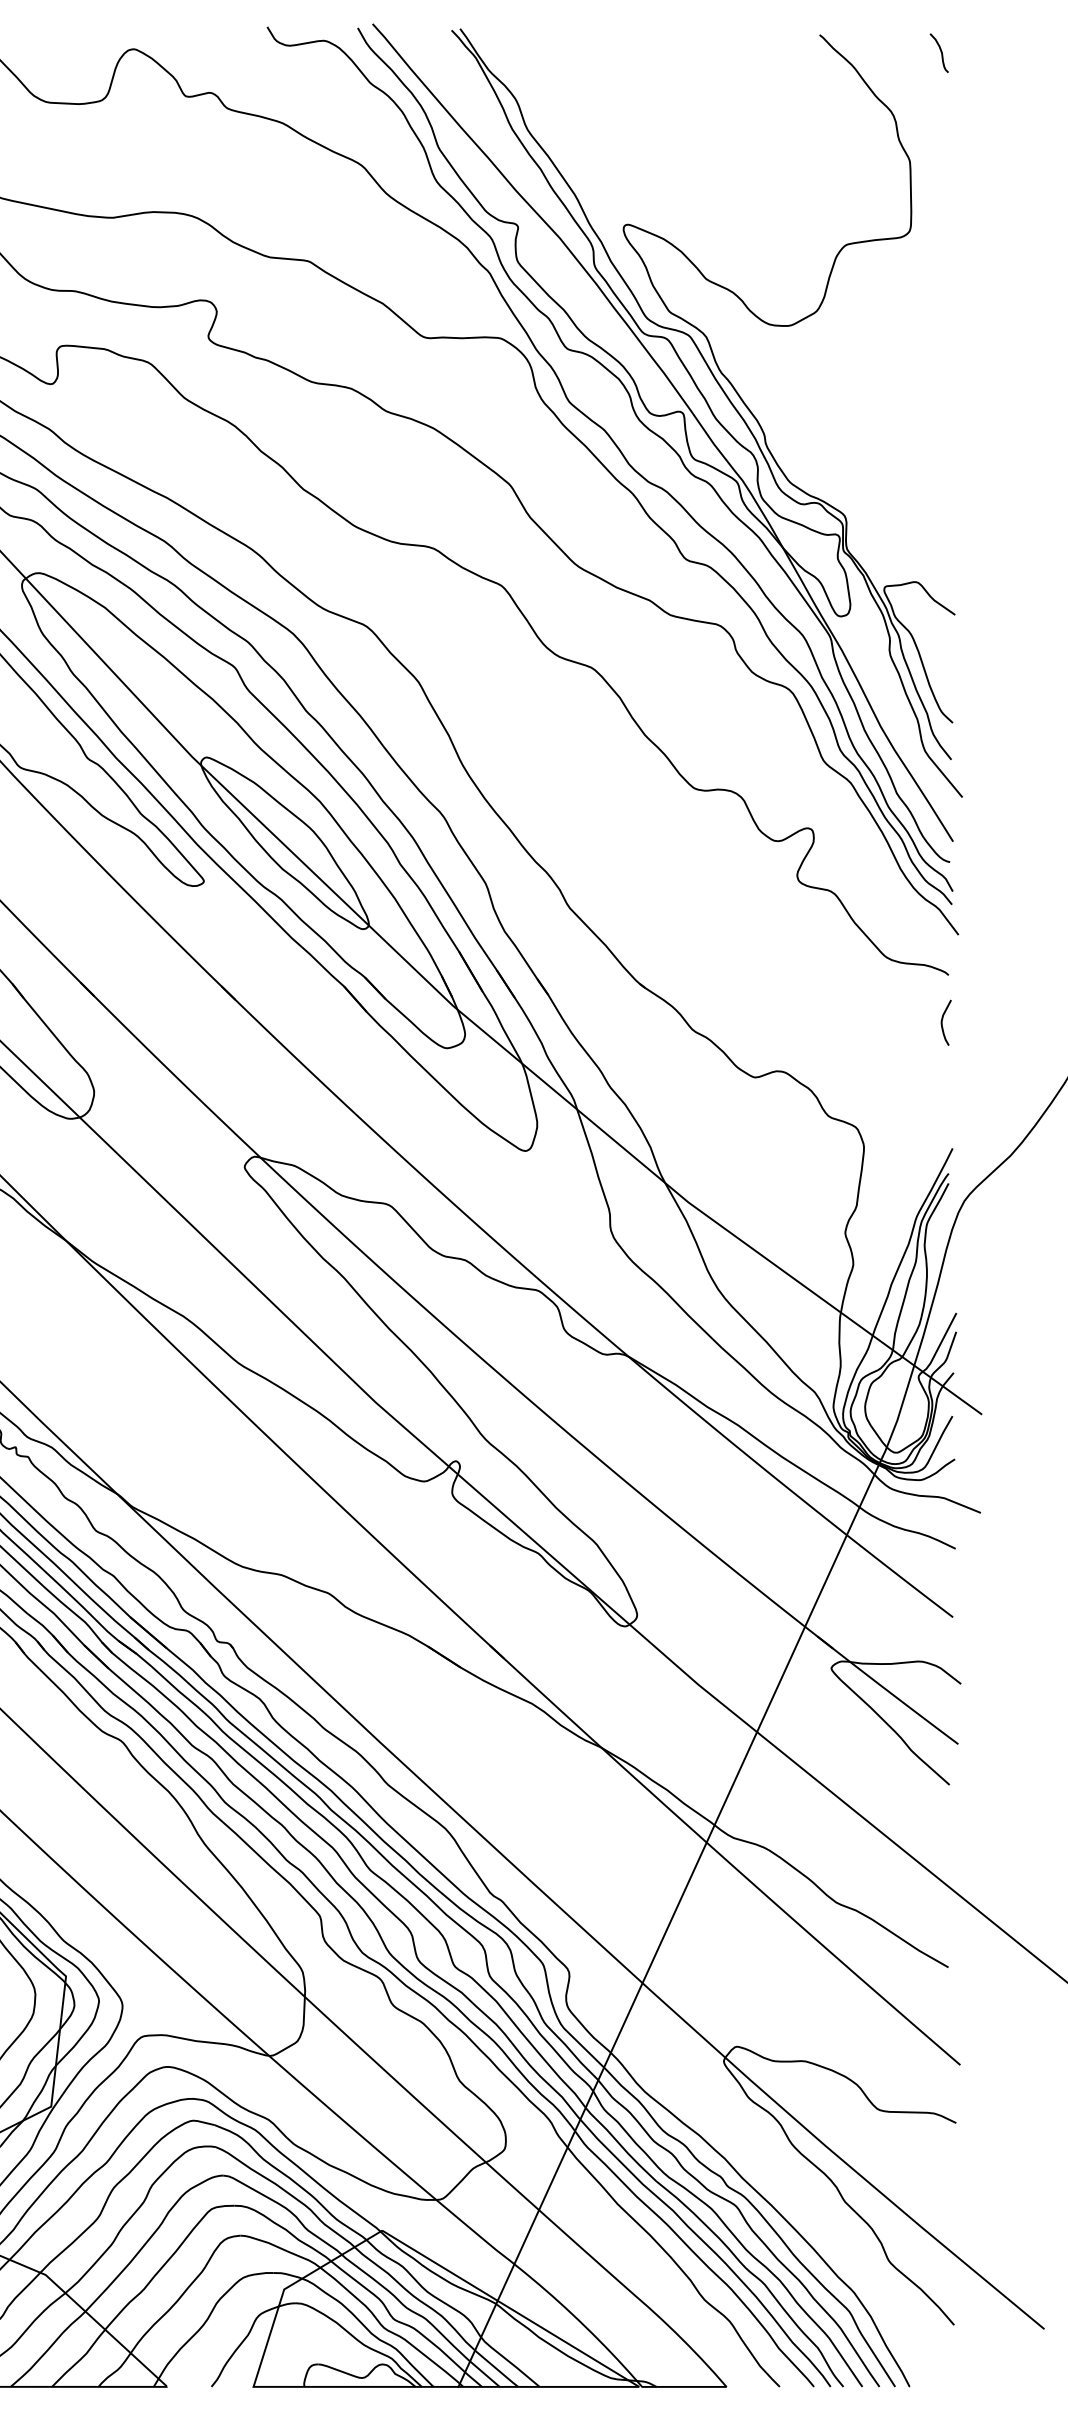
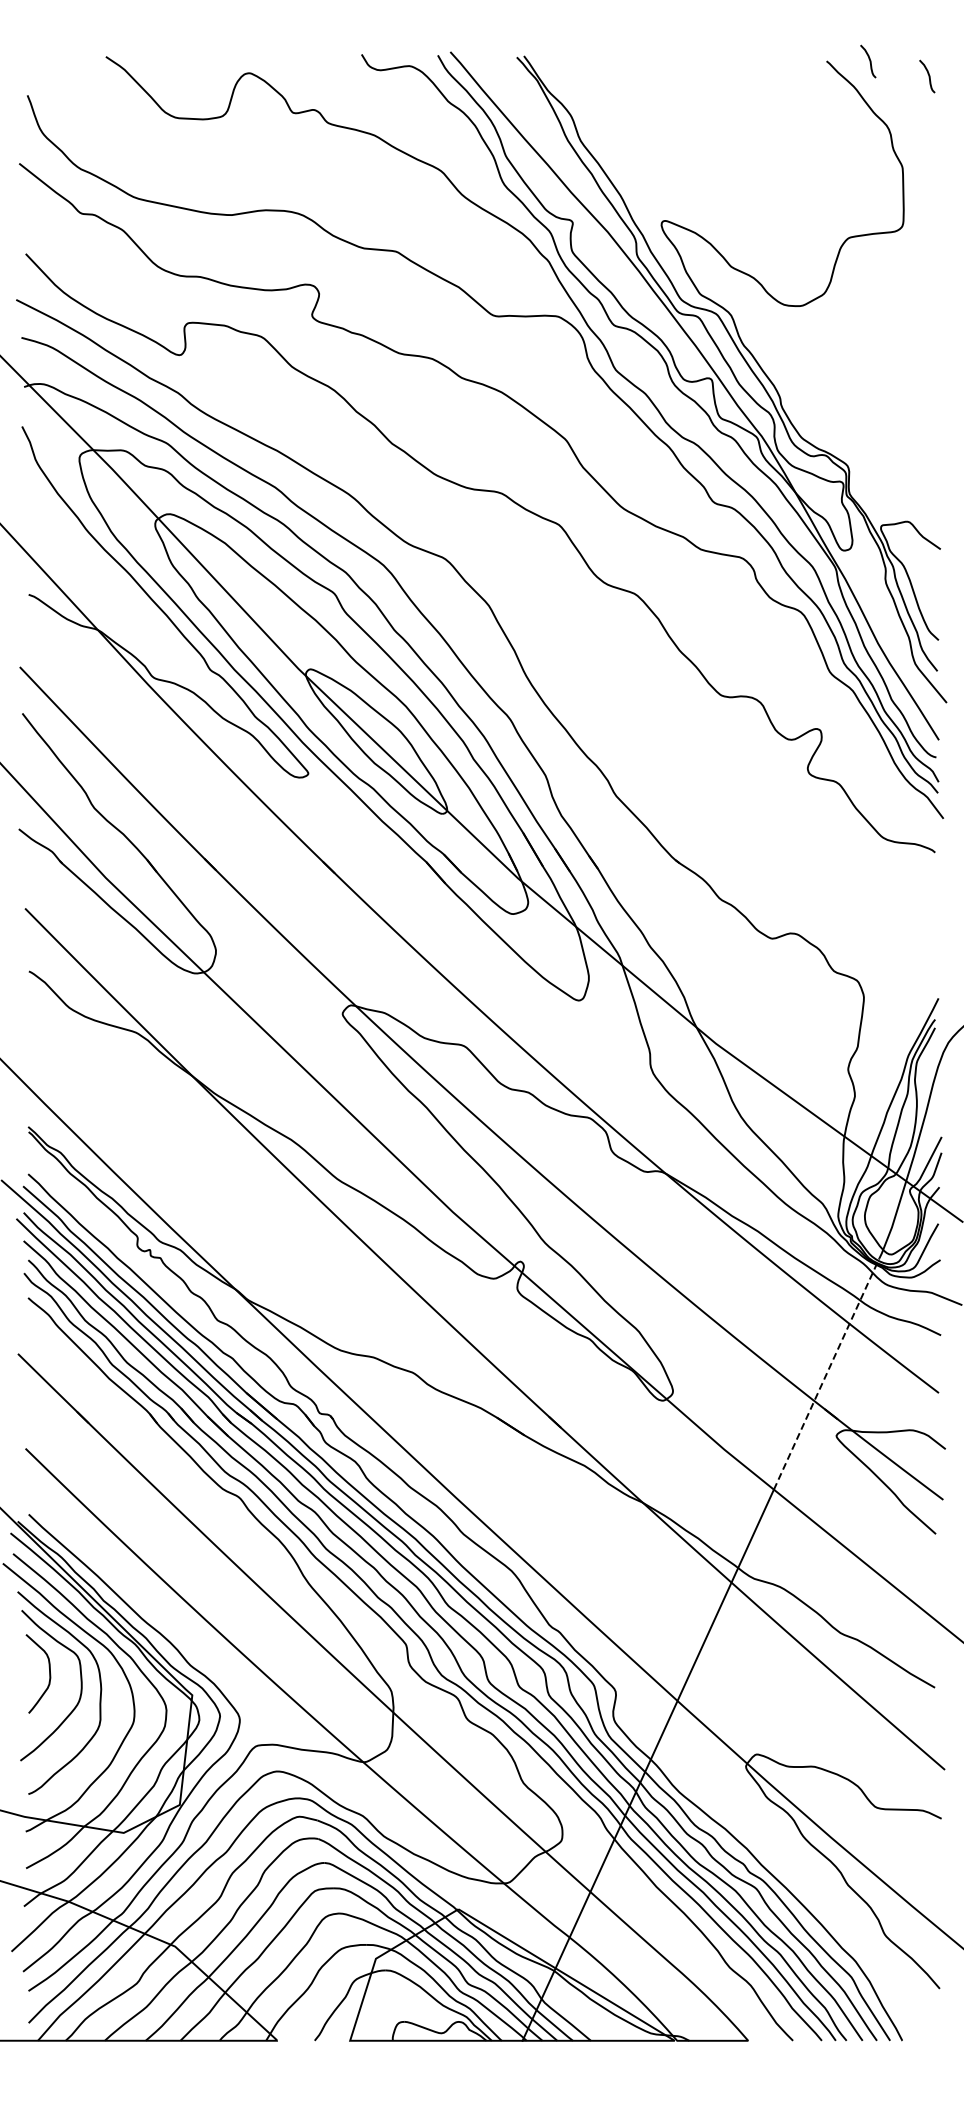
curve: (870, 35) -> (869, 61), added
curve: (943, 1022) -> (930, 892), removed
line: (819, 1594) -> (826, 1373), solid -> dashed

